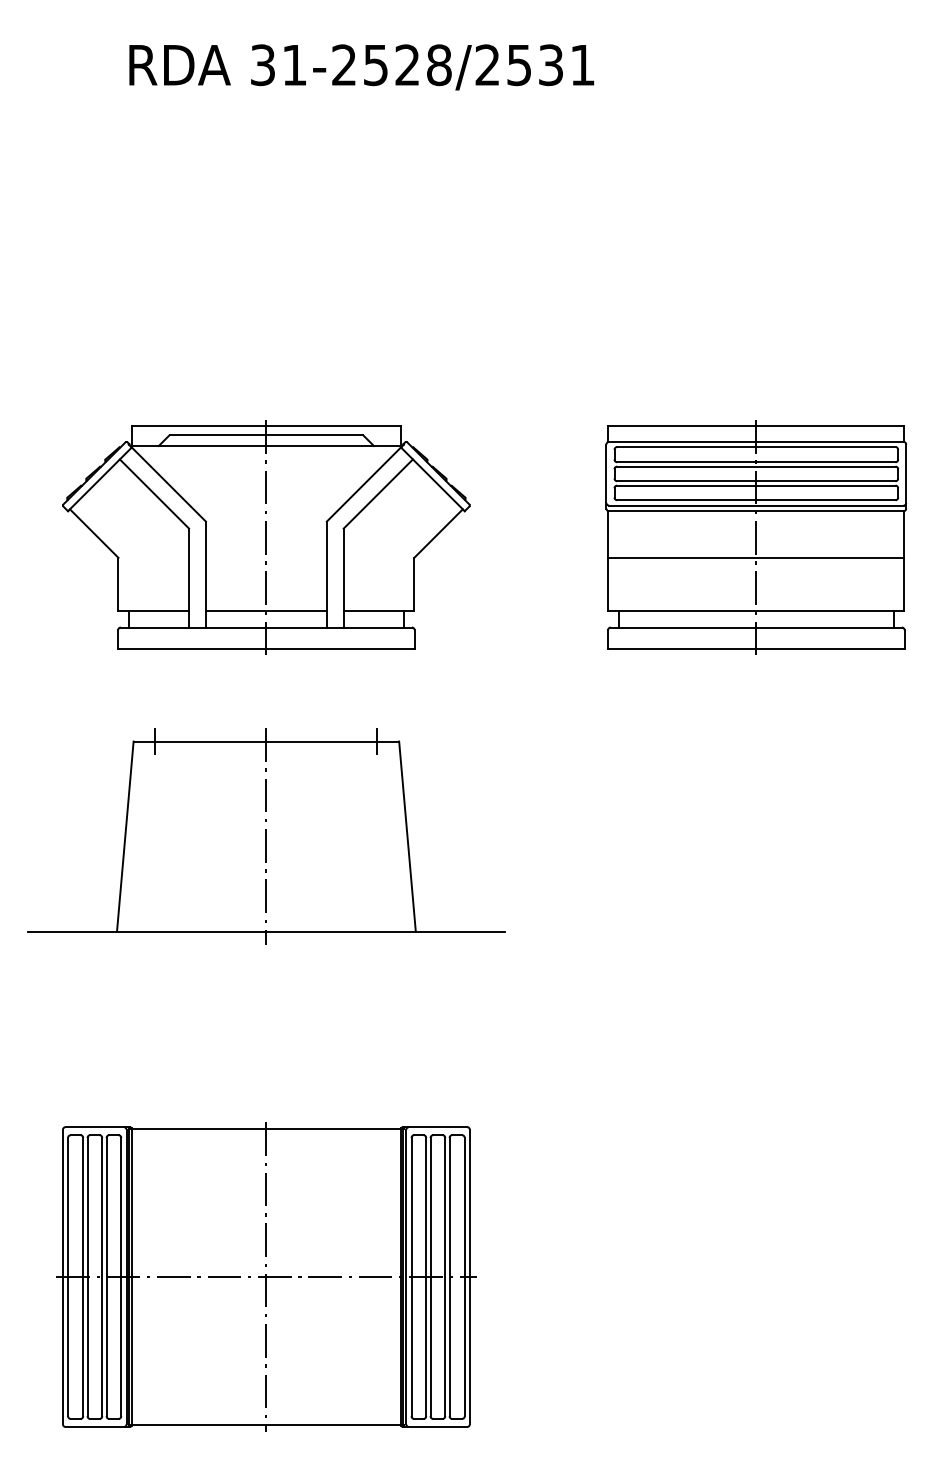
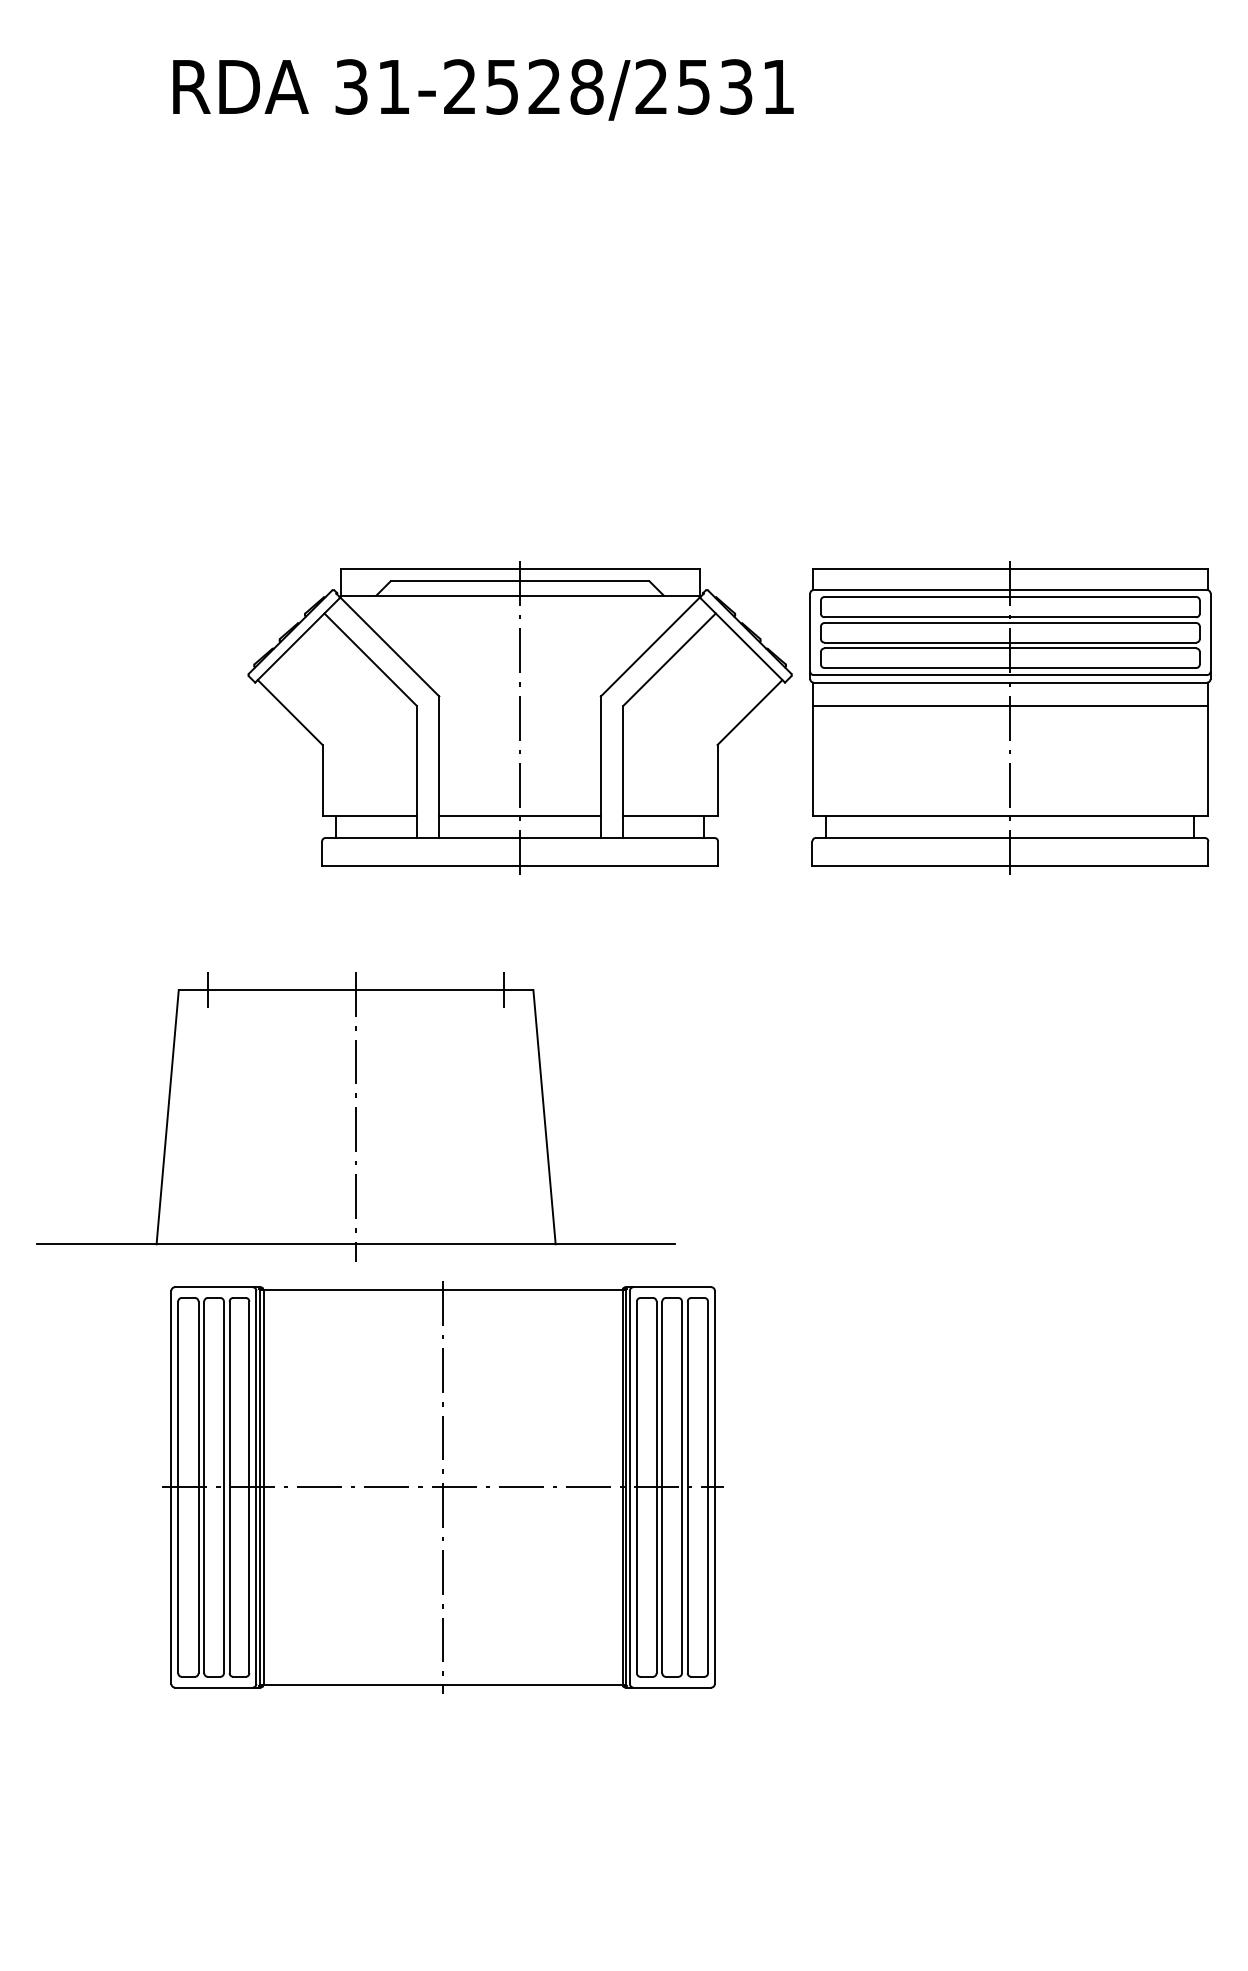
part: (265, 537) -> (519, 717), moved
line: (755, 557) -> (1009, 705), moved
part: (265, 1277) -> (442, 1487), moved

